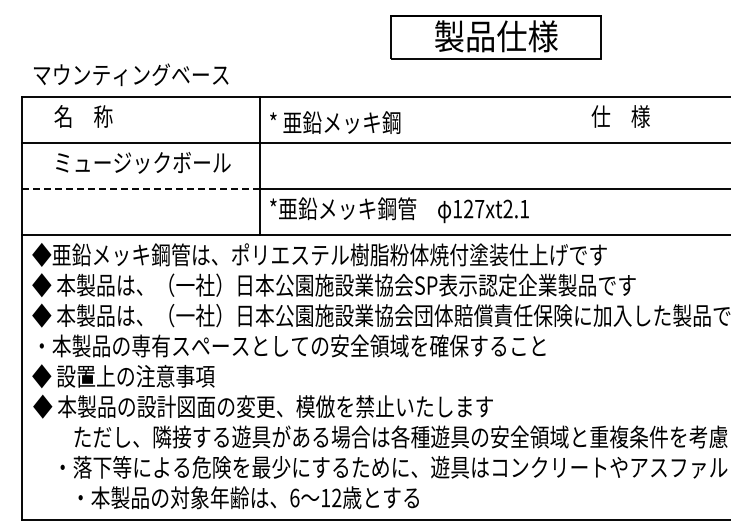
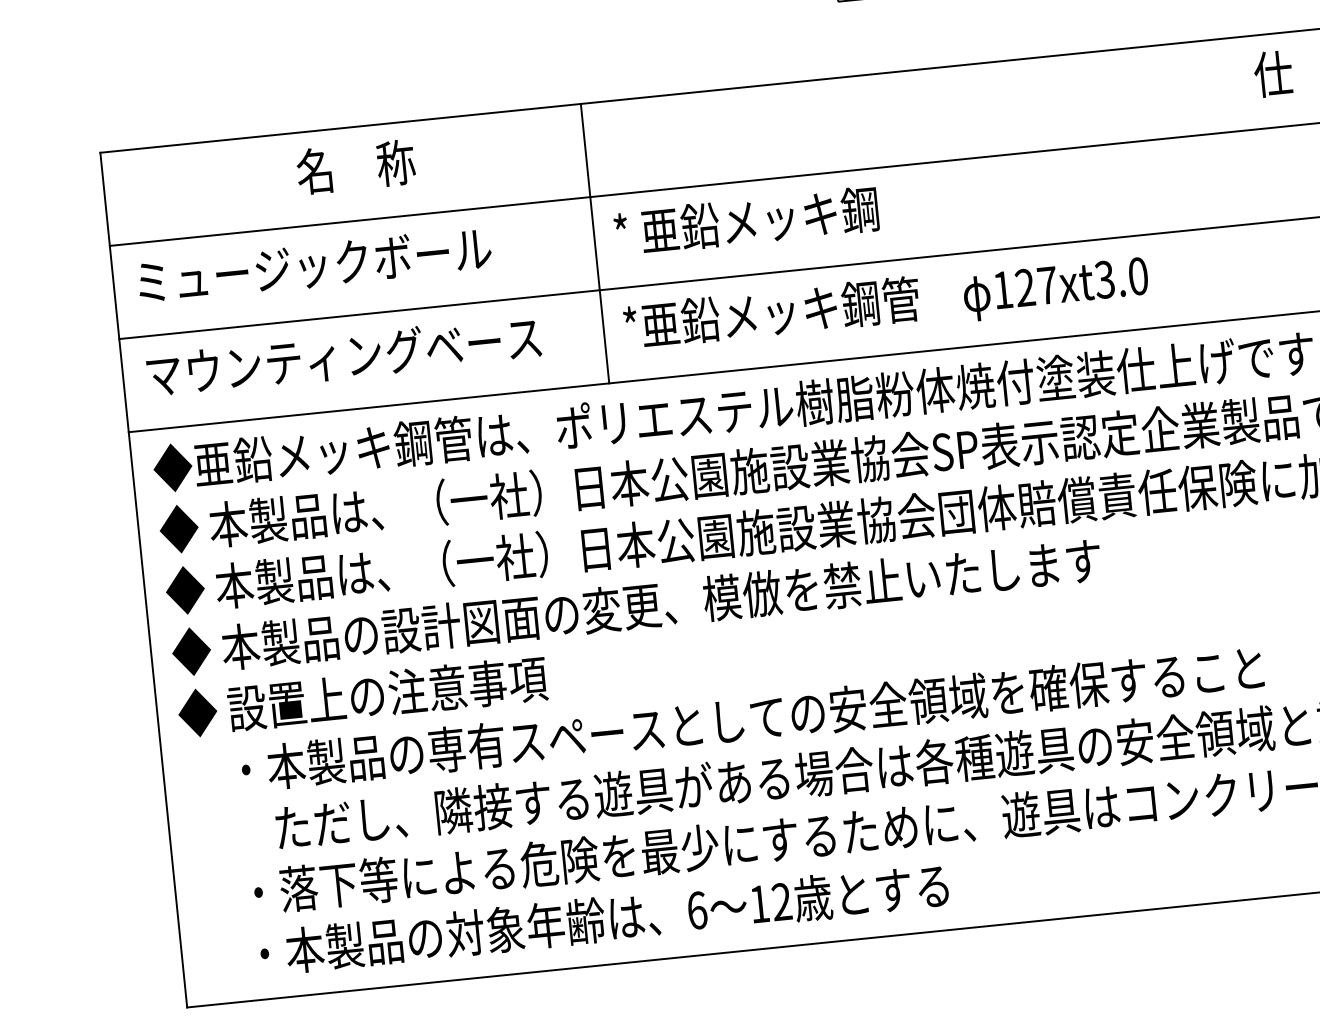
text: (131, 74) -> (344, 355), moved
text: (83, 116) -> (355, 166), moved
text: (335, 122) -> (746, 221), moved
text: (143, 162) -> (314, 264), moved
line: (140, 189) -> (358, 315), dashed -> solid
text: (516, 208) -> (1121, 276), 127xt2.1 -> 127xt3.0
text: (288, 345) -> (689, 600), ・本製品の専有スペースとしての安全領域を確保すること -> ◆ 本製品の設計図面の変更、模倣を禁止いたします
text: (299, 406) -> (724, 721), ◆ 本製品の設計図面の変更、模倣を禁止いたします -> ・本製品の専有スペースとしての安全領域を確保すること
text: (248, 497) -> (603, 919), moved

